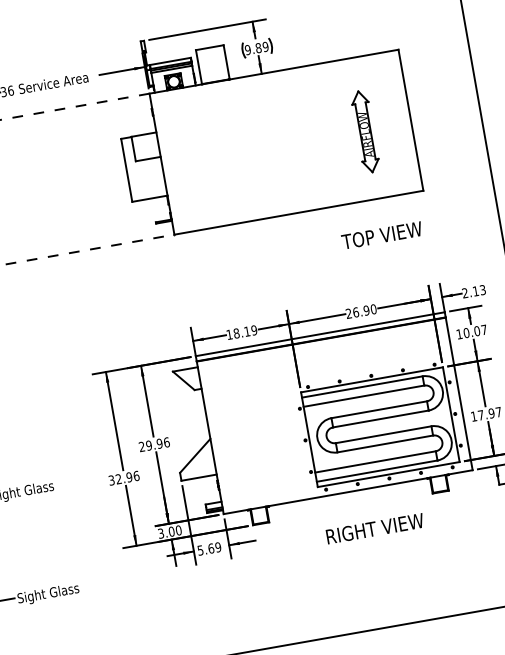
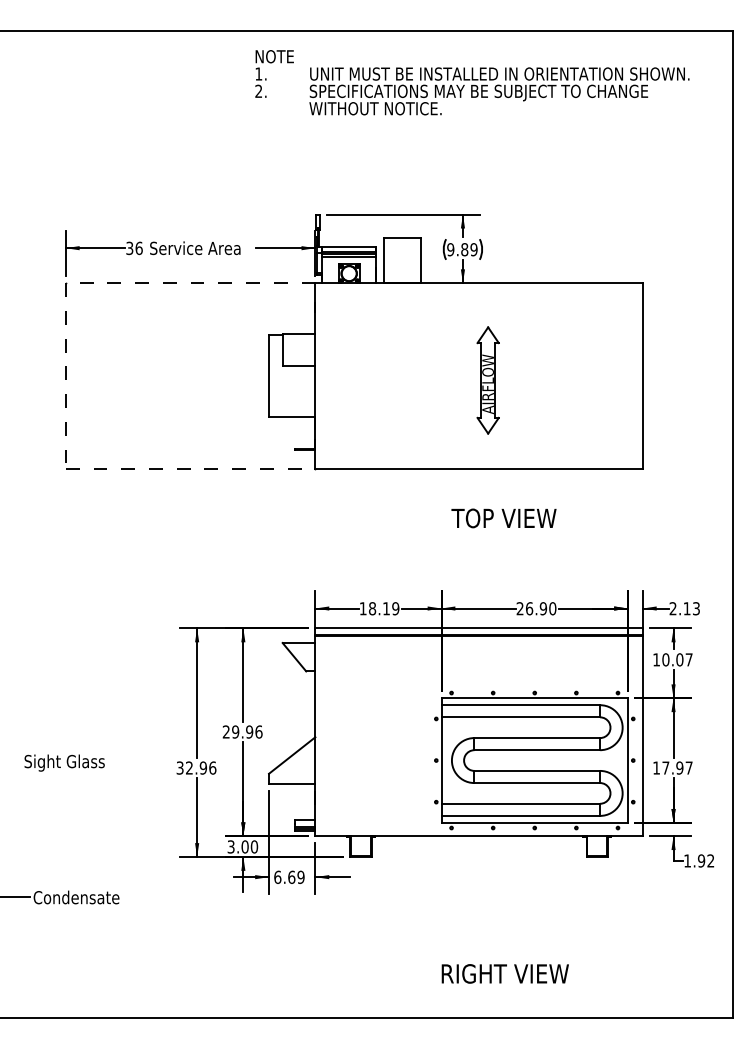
part: (364, 131) -> (487, 380), moved
text: (381, 235) -> (503, 518), moved
text: (374, 528) -> (504, 973), moved
text: (200, 549) -> (277, 876), 5.69 -> 6.69
text: (50, 593) -> (76, 898), Sight Glass -> Condensate

